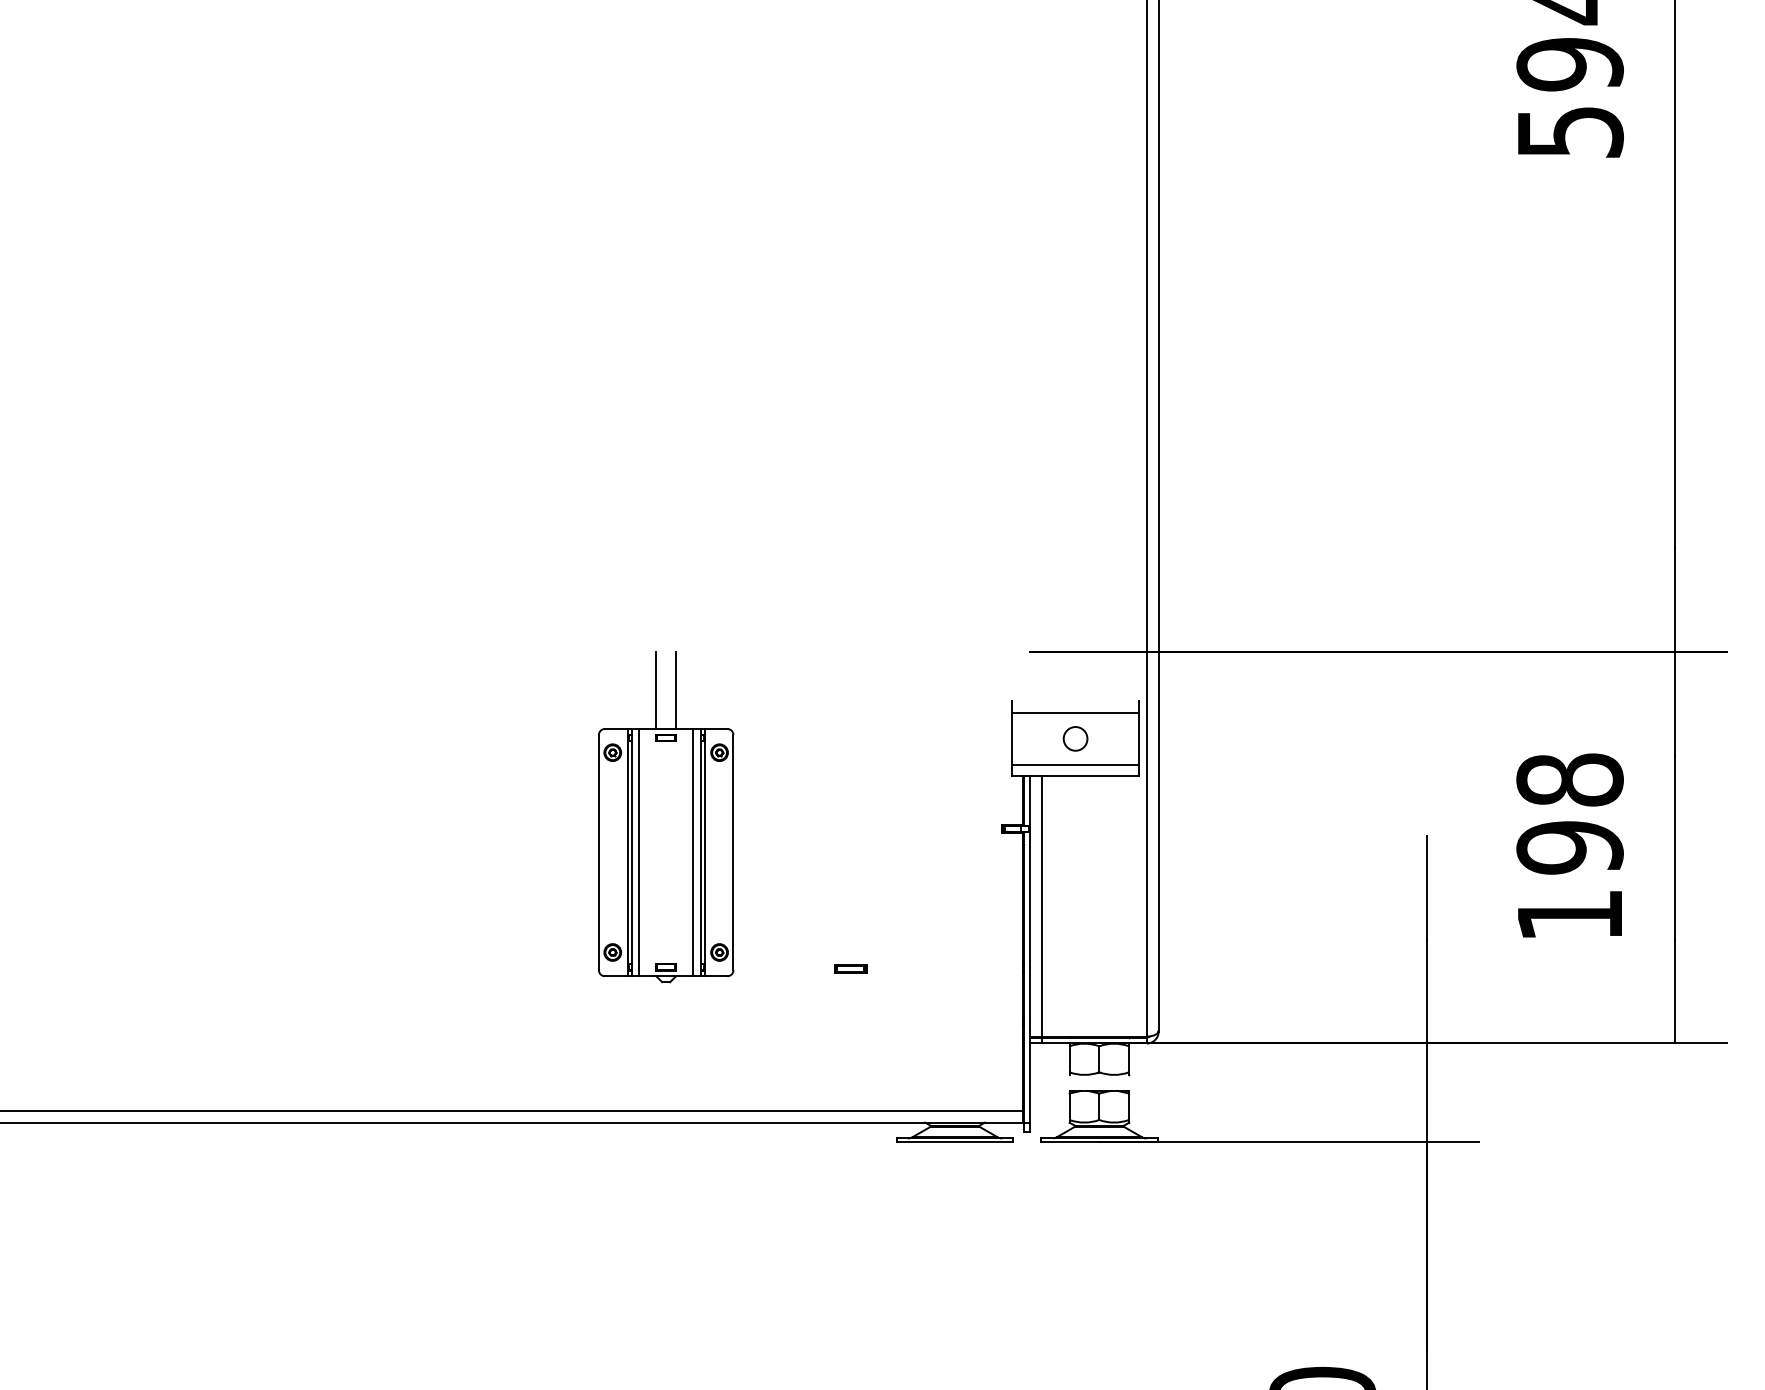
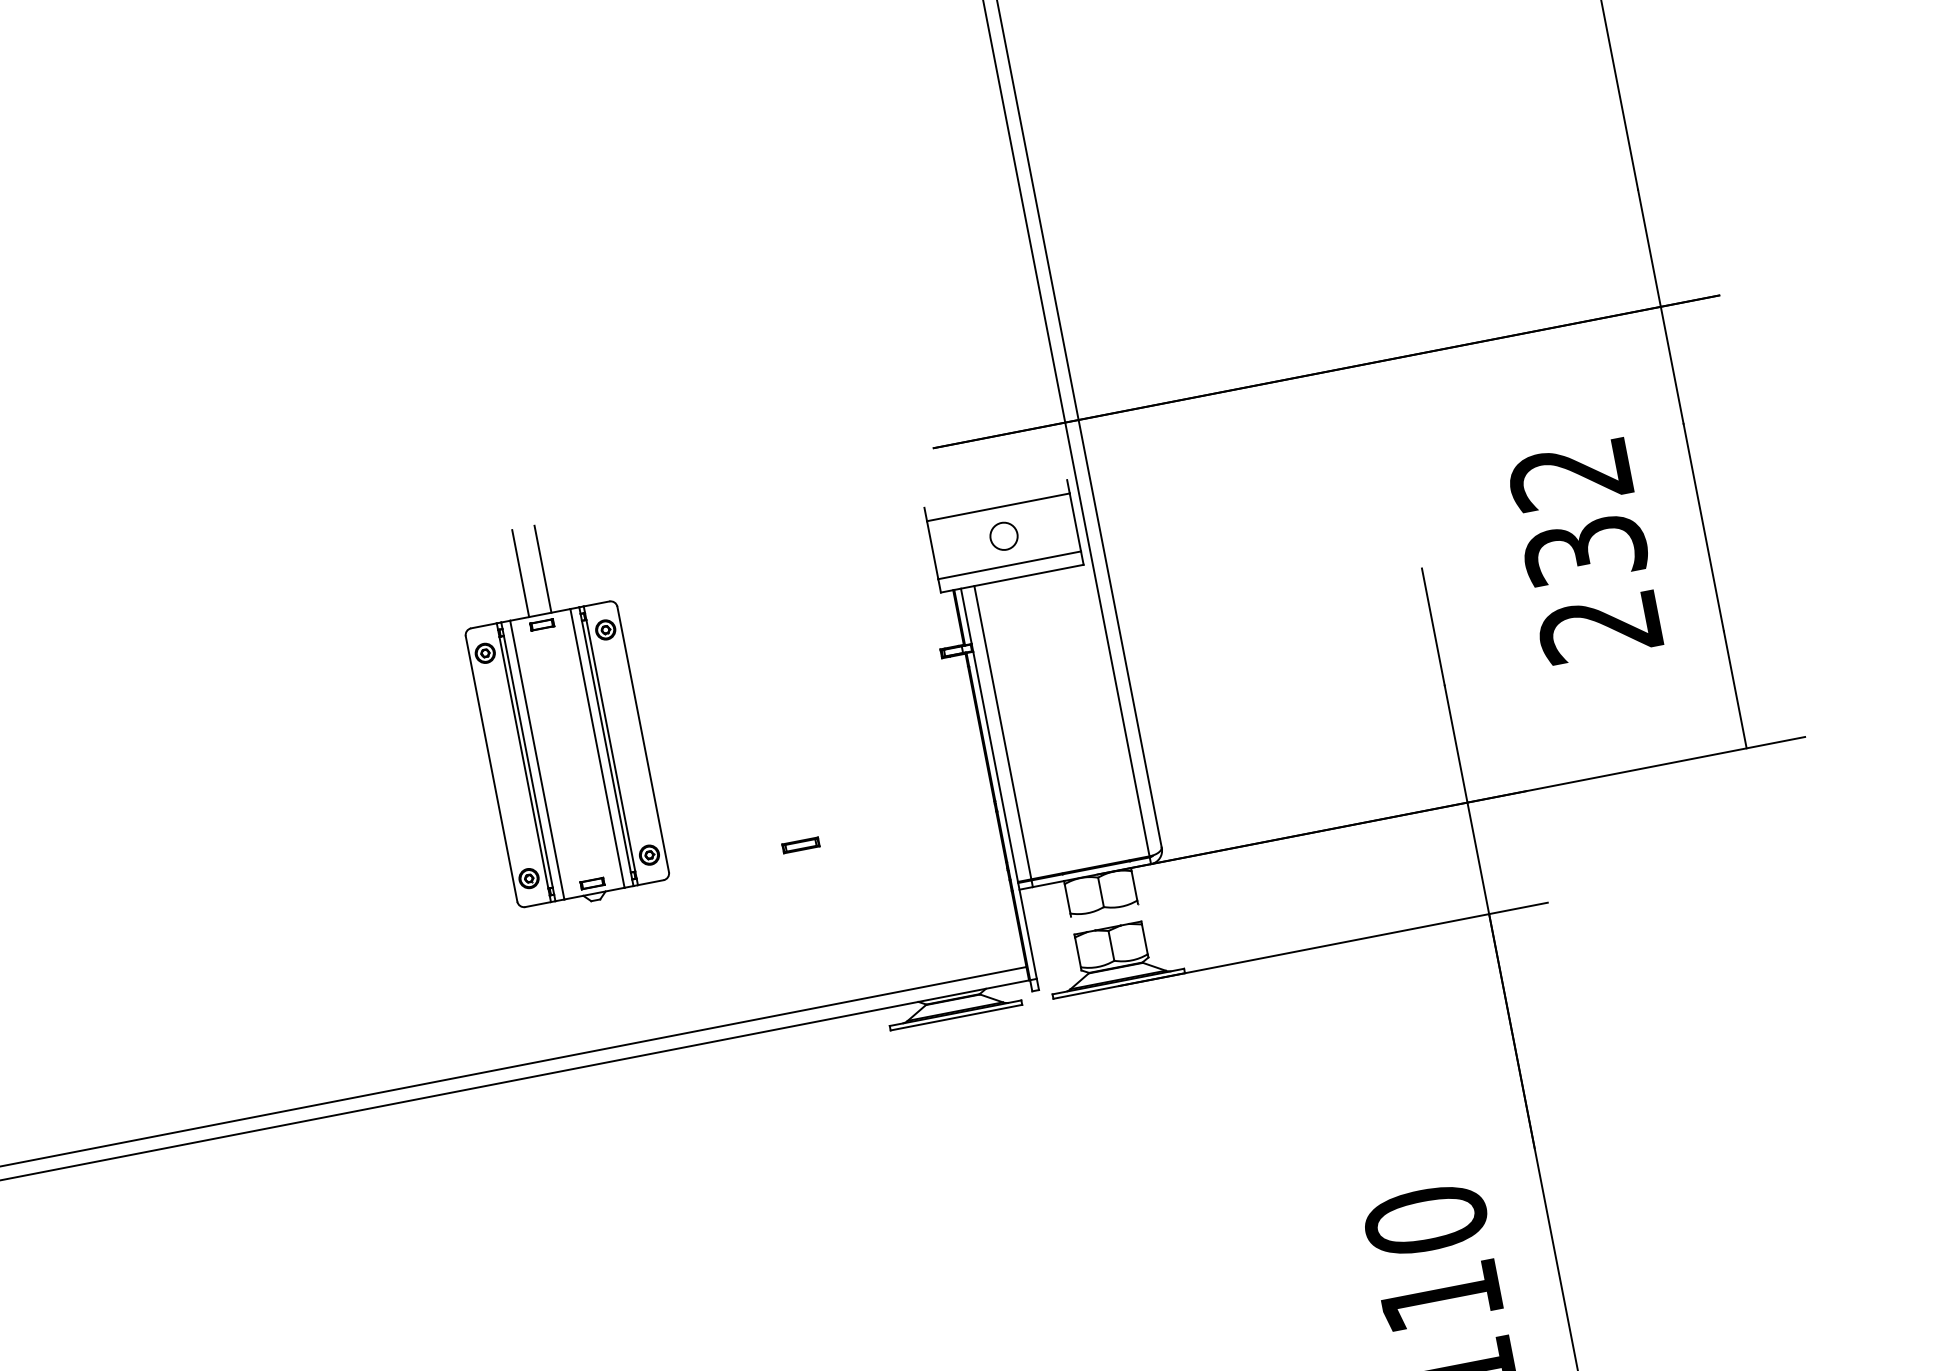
text: (1569, 847) -> (1584, 550), 198 -> 232

